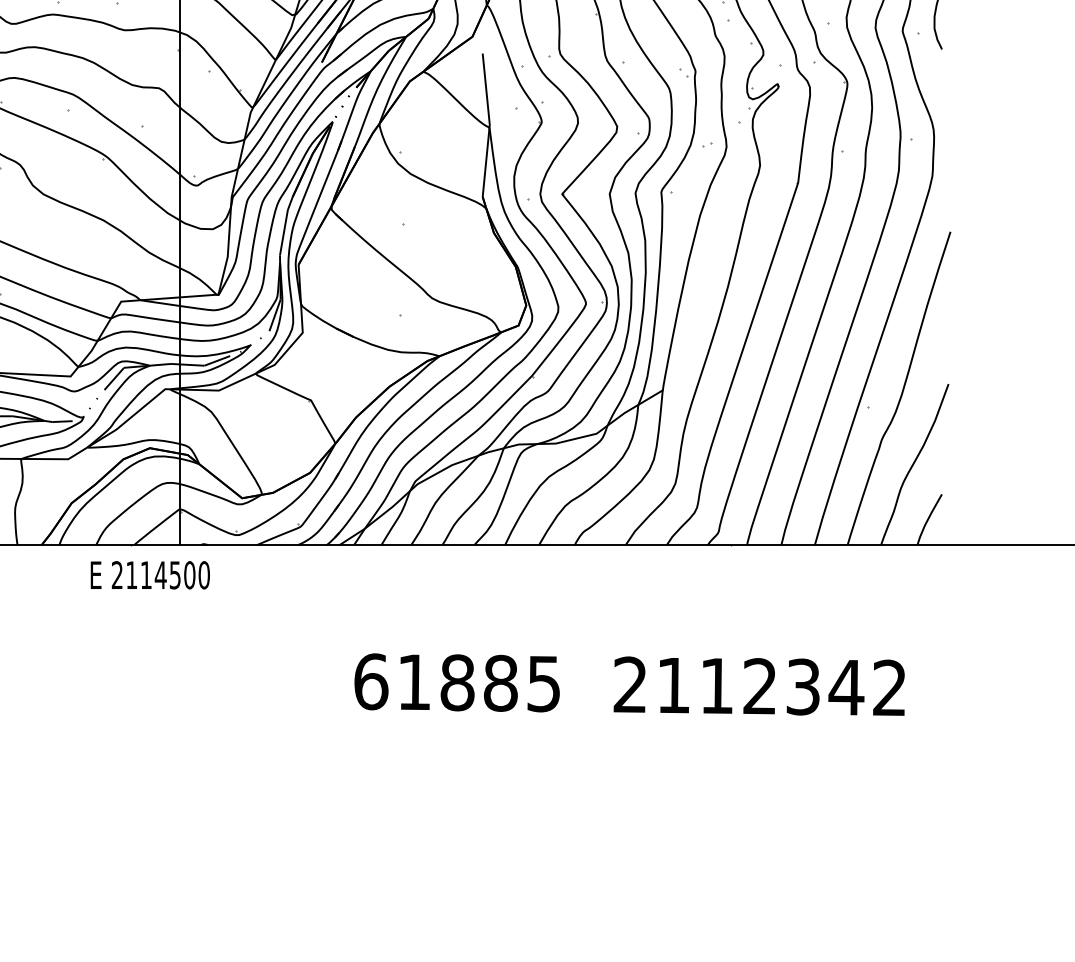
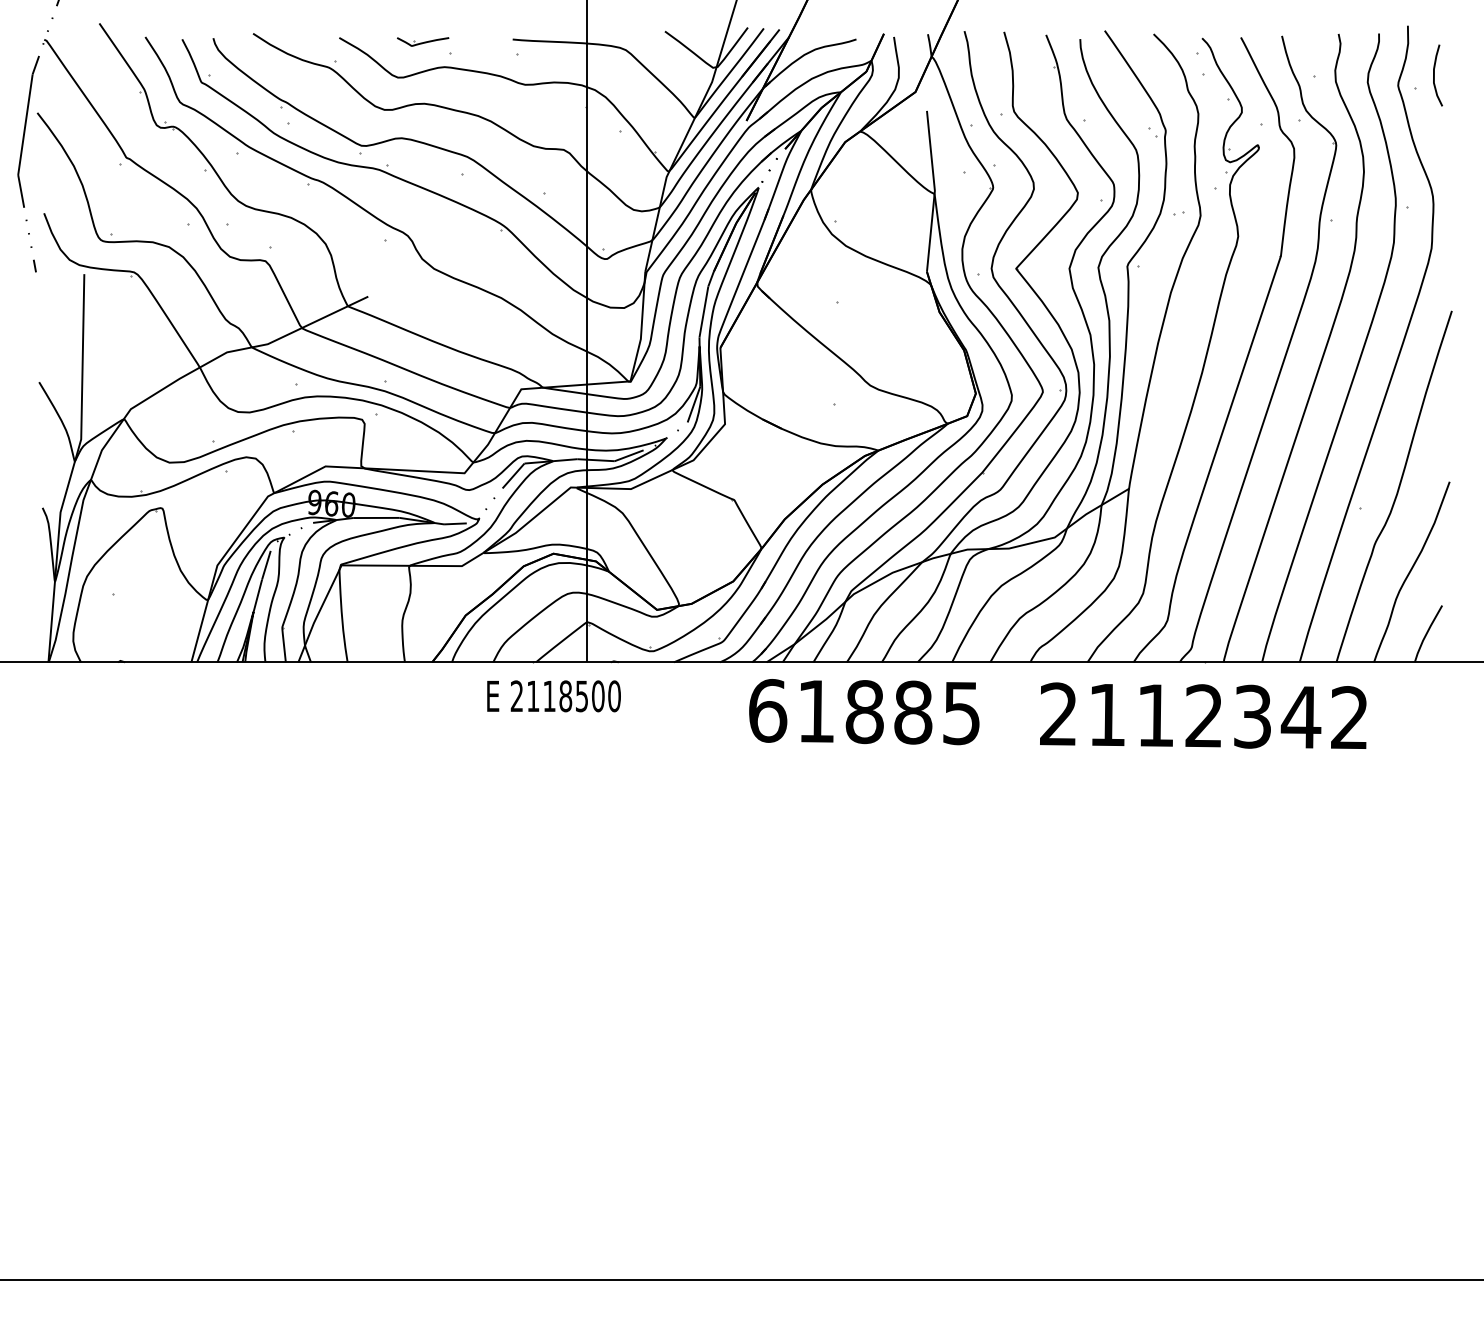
text: (160, 575) -> (565, 696), 2114500 -> 2118500
text: (629, 684) -> (1057, 713), moved

